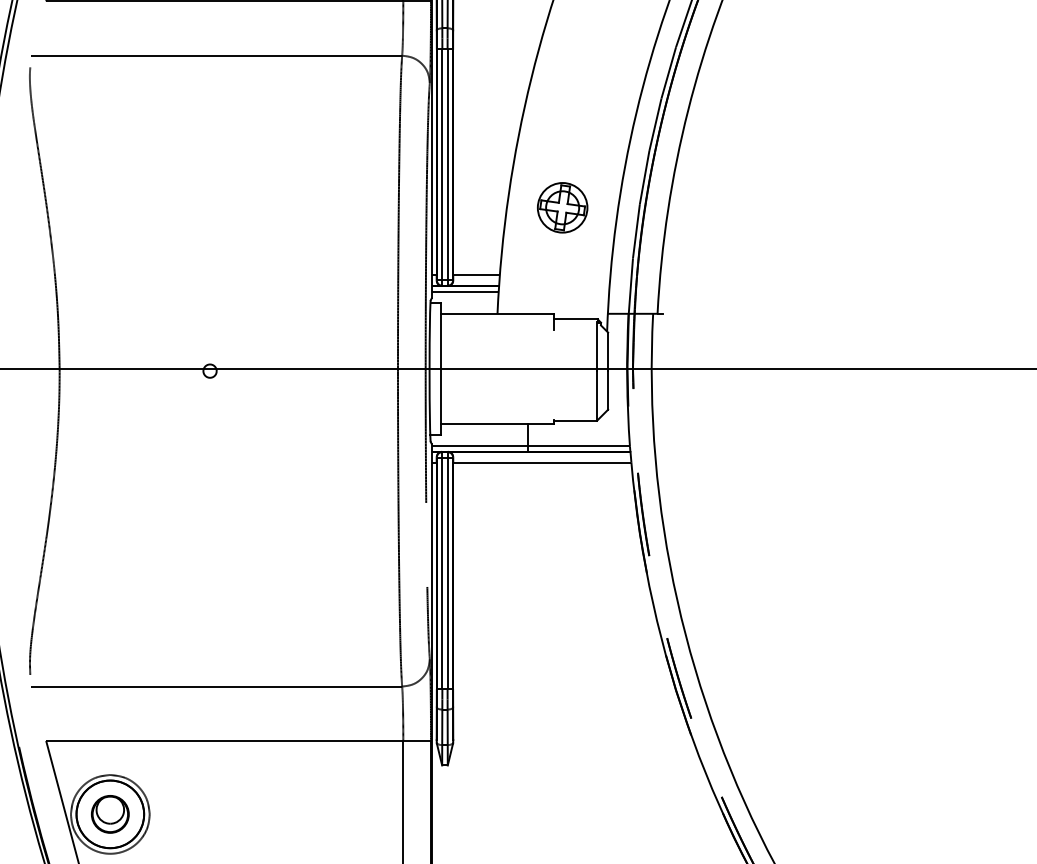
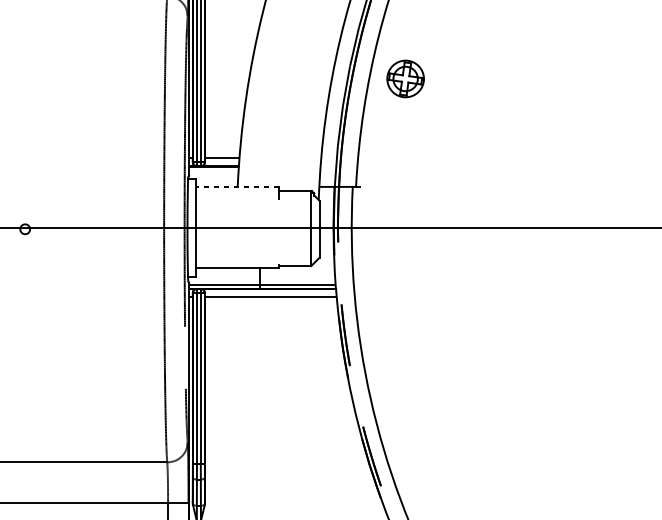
part: (562, 207) -> (405, 78), moved
line: (464, 291) -> (213, 170), removed
line: (496, 313) -> (236, 186), solid -> dashed

